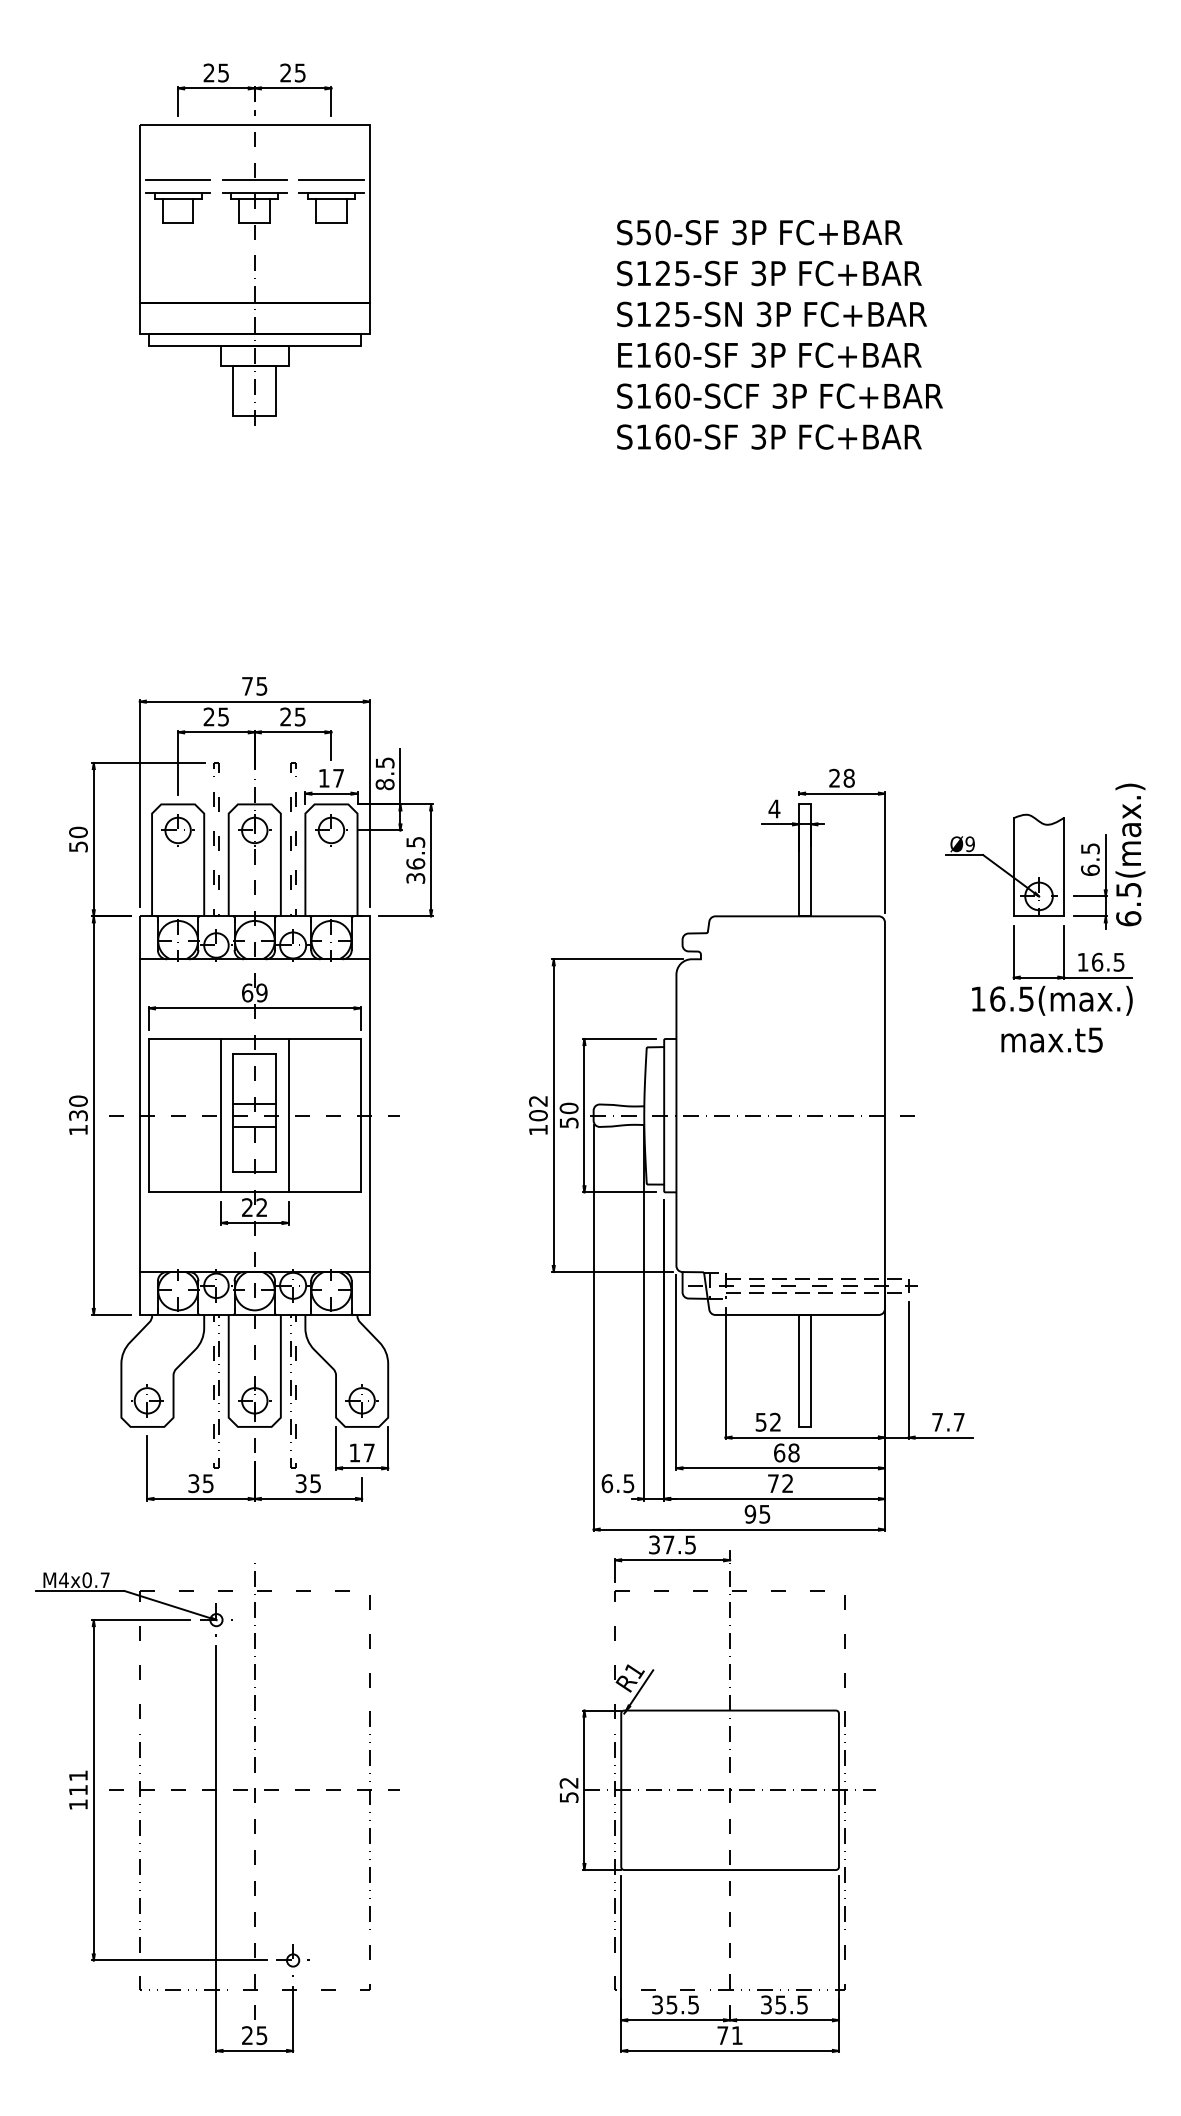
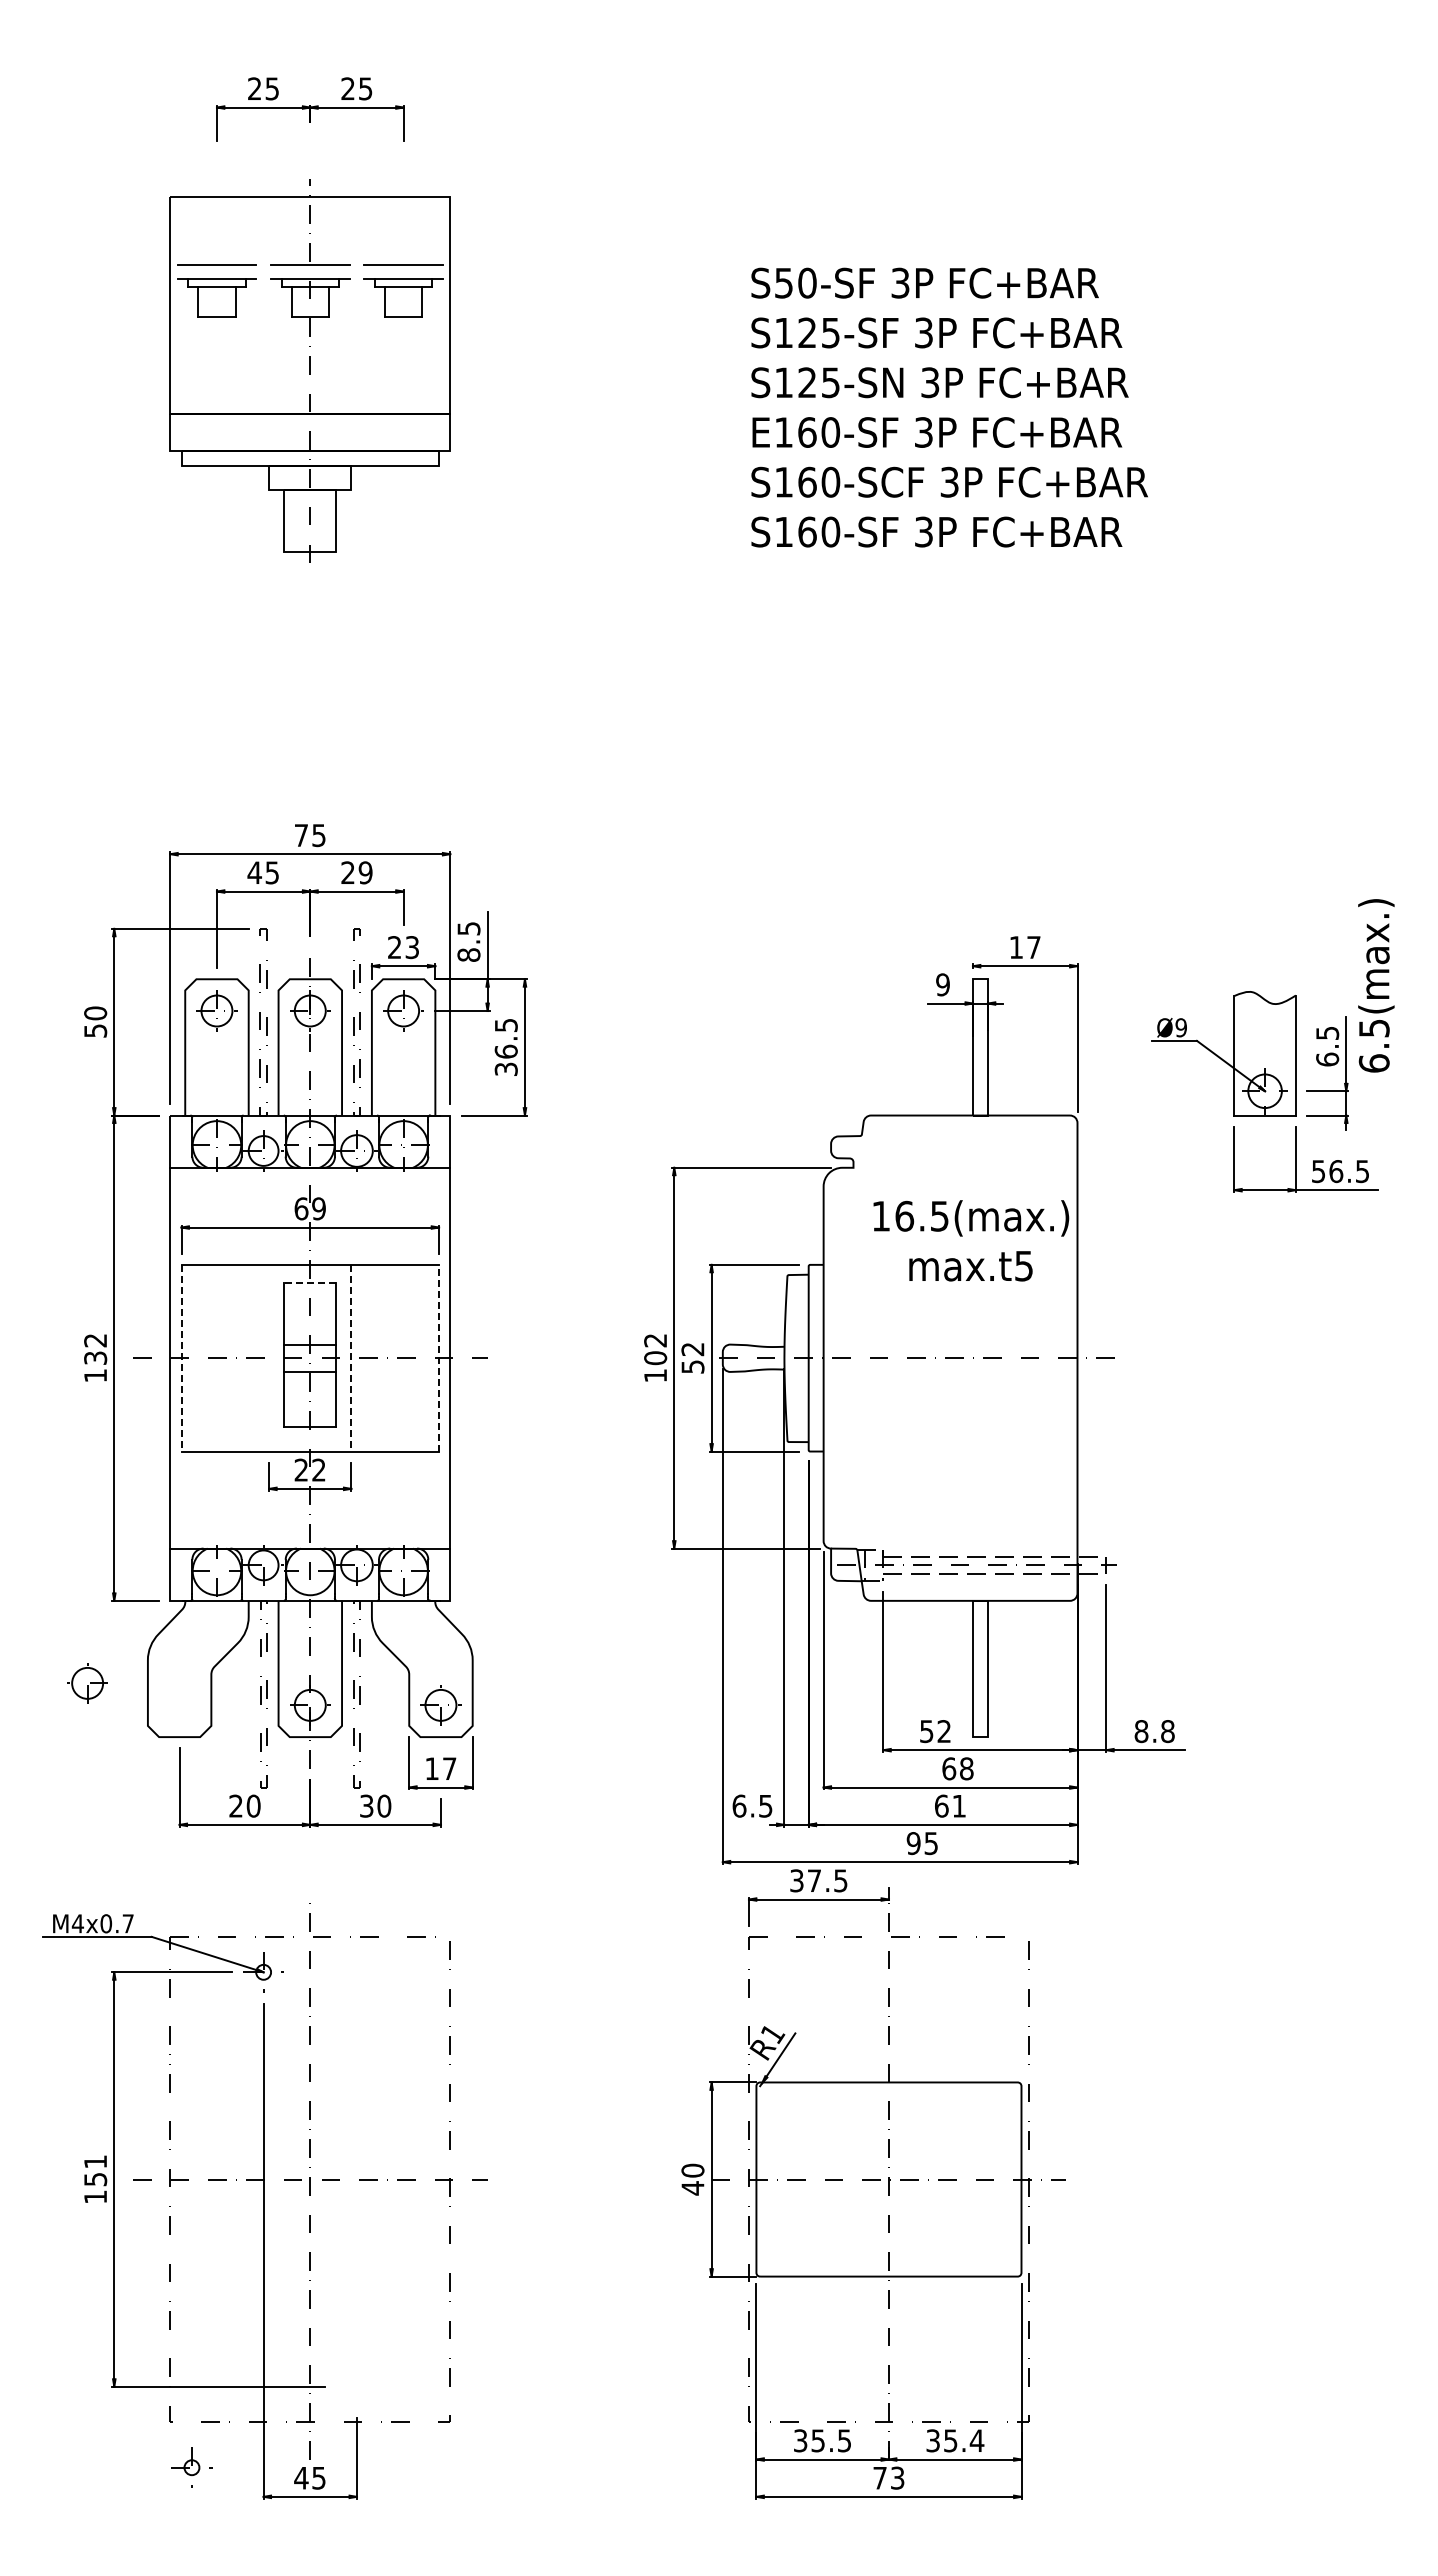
part: (254, 267) -> (309, 370), moved
text: (208, 716) -> (254, 872), 25 -> 45
text: (300, 716) -> (365, 872), 25 -> 29
text: (331, 778) -> (403, 947), 17 -> 23
text: (841, 778) -> (1024, 947), 28 -> 17
text: (774, 808) -> (942, 984), 4 -> 9
text: (1130, 854) -> (1376, 985), moved
text: (1082, 962) -> (1318, 1171), 16.5 -> 56.5
text: (1052, 1018) -> (971, 1240), moved
line: (254, 1053) -> (309, 1282), solid -> dashed
text: (78, 1101) -> (95, 1340), 130 -> 132
text: (568, 1108) -> (692, 1349), 50 -> 52
line: (148, 1115) -> (181, 1358), solid -> dashed
line: (221, 1115) -> (269, 1357), removed
line: (288, 1115) -> (351, 1358), solid -> dashed
line: (360, 1115) -> (439, 1357), solid -> dashed
part: (147, 1400) -> (87, 1683), moved
text: (948, 1422) -> (1154, 1731), 7.7 -> 8.8
text: (200, 1483) -> (244, 1805), 35 -> 20
text: (315, 1483) -> (384, 1805), 35 -> 30
text: (780, 1483) -> (950, 1805), 72 -> 61
text: (78, 1790) -> (95, 2179), 111 -> 151
text: (568, 1790) -> (692, 2179), 52 -> 40
part: (292, 1960) -> (191, 2467), moved
text: (802, 2004) -> (976, 2440), 35.5 -> 35.4
text: (247, 2035) -> (301, 2477), 25 -> 45
text: (737, 2035) -> (897, 2477), 71 -> 73

